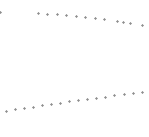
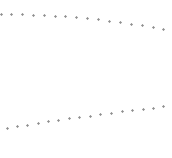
part: (19, 12) -> (22, 14), added
part: (123, 22) -> (142, 26), size x1.43

